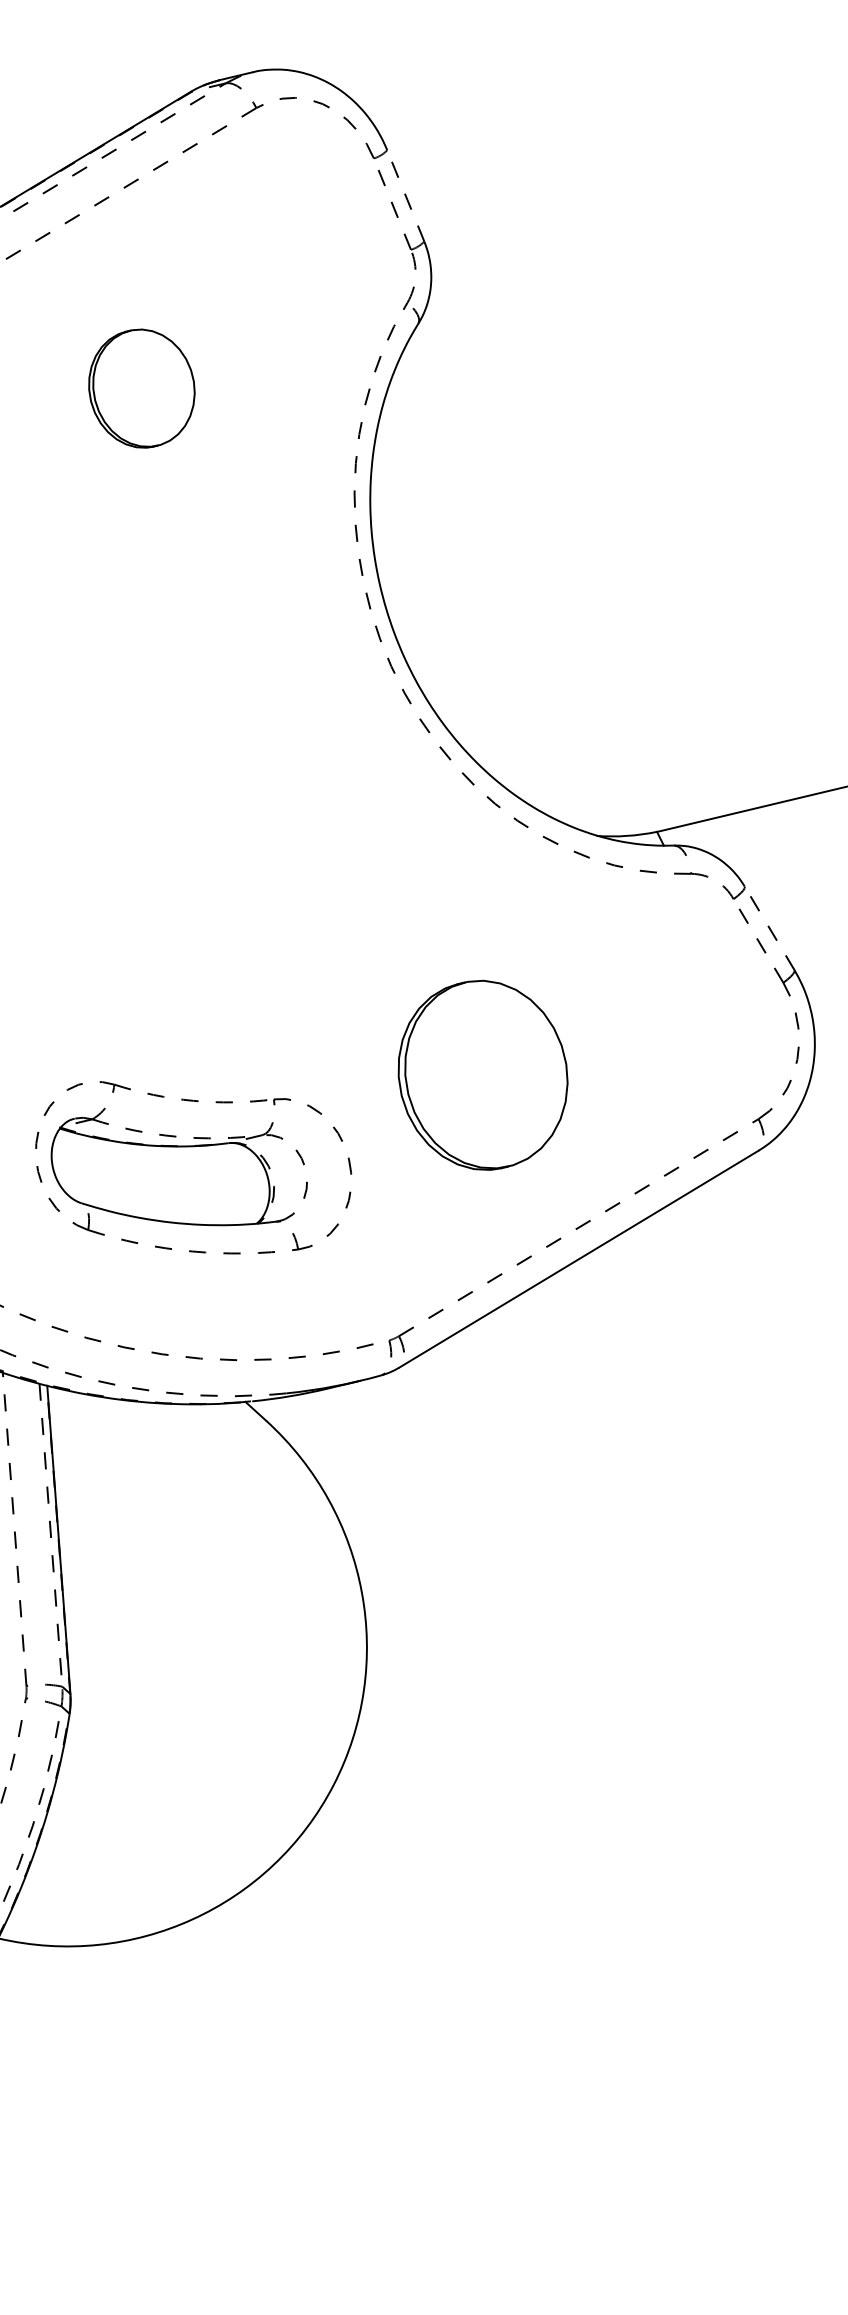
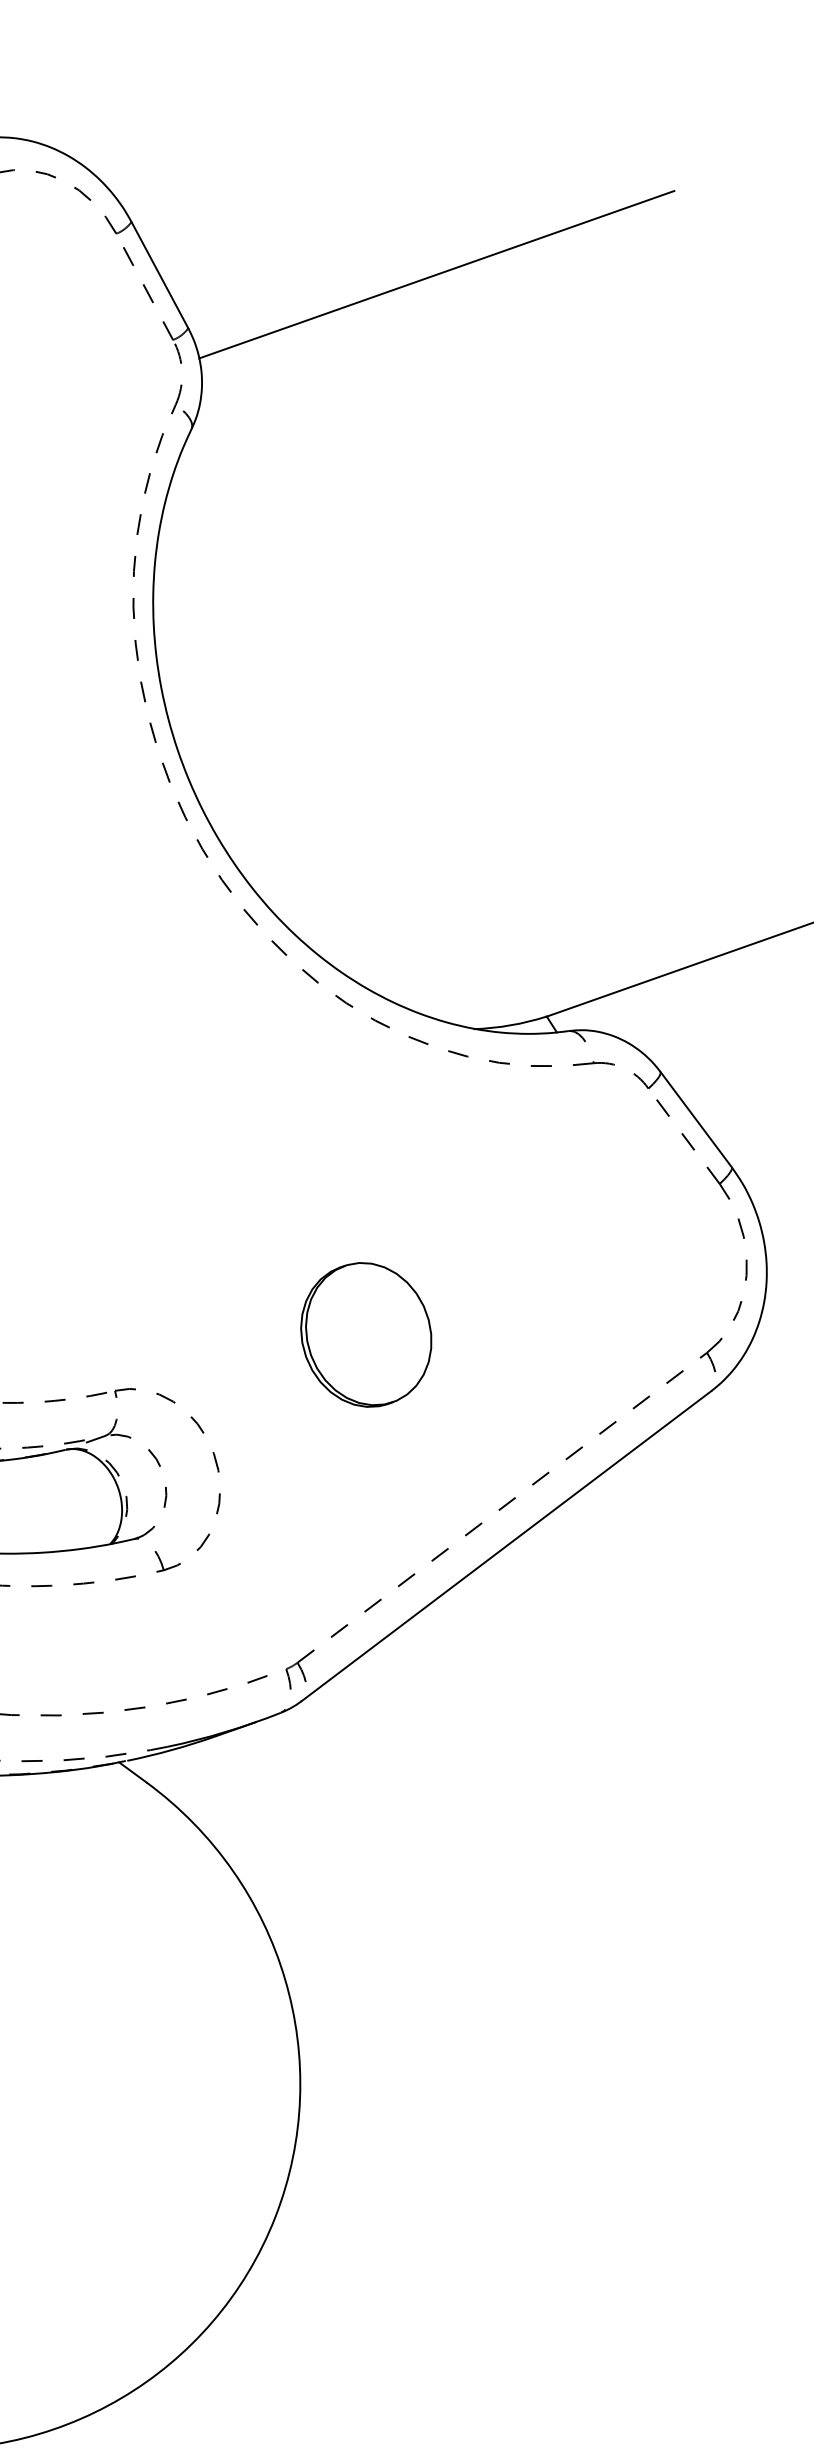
line: (405, 195) -> (159, 274), dashed -> solid
line: (630, 218) -> (436, 274), added
line: (769, 928) -> (695, 1119), dashed -> solid
part: (482, 1075) -> (365, 1335), size x0.62

